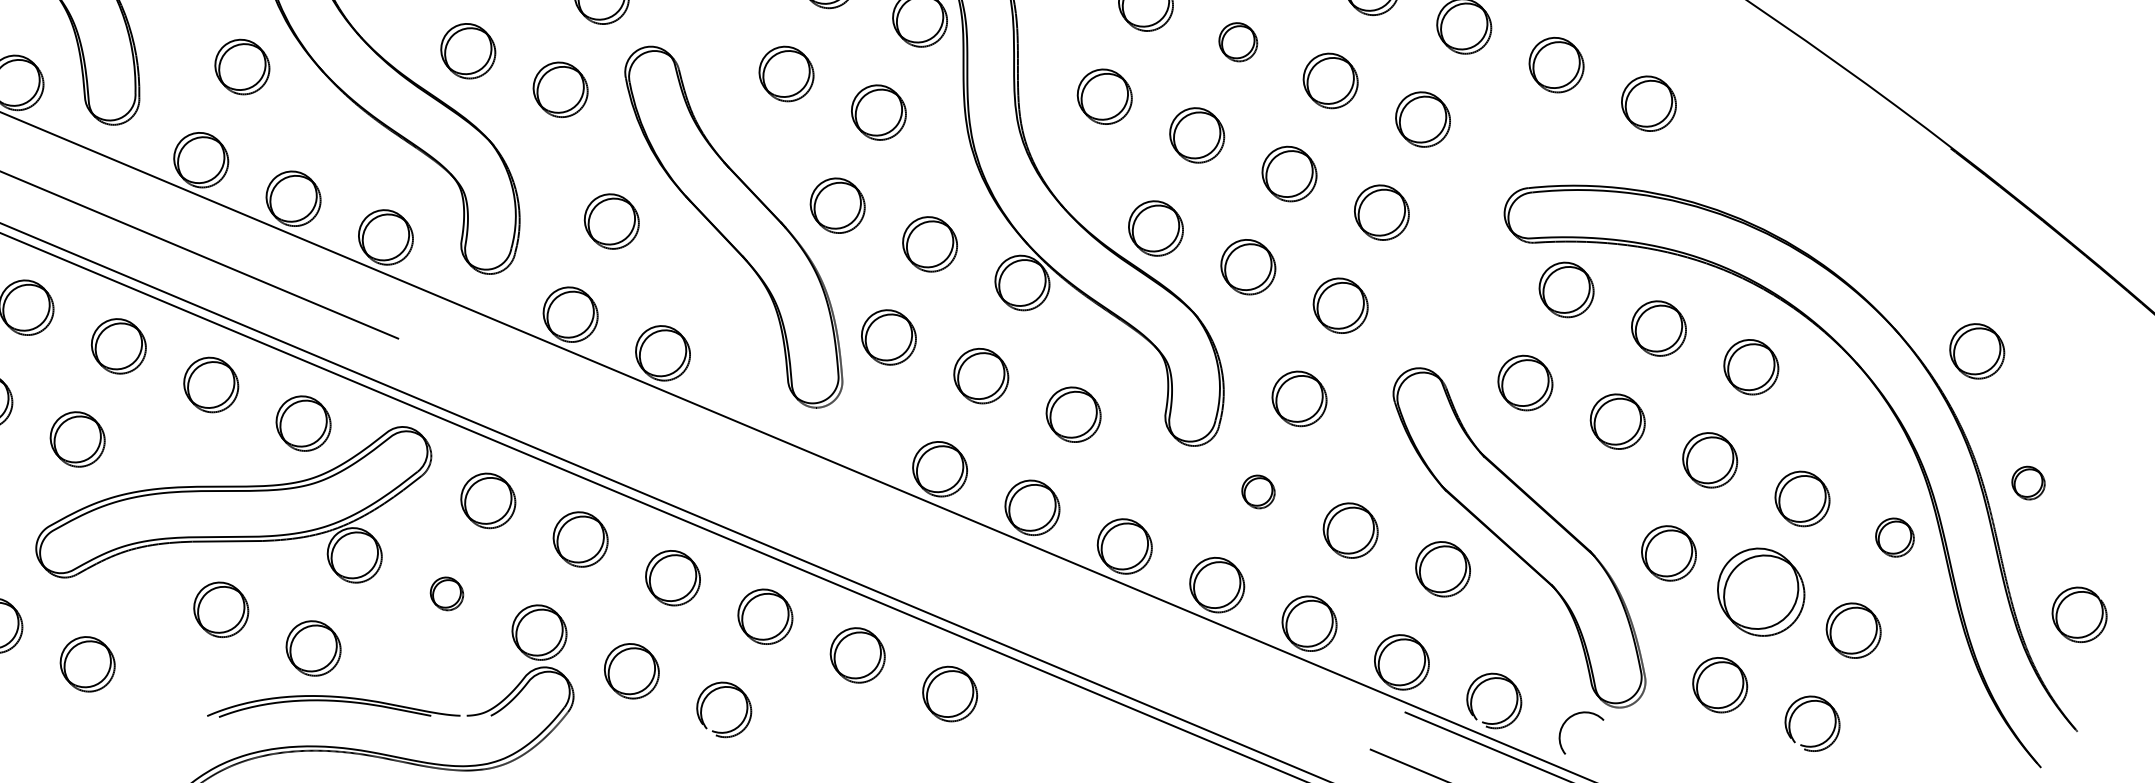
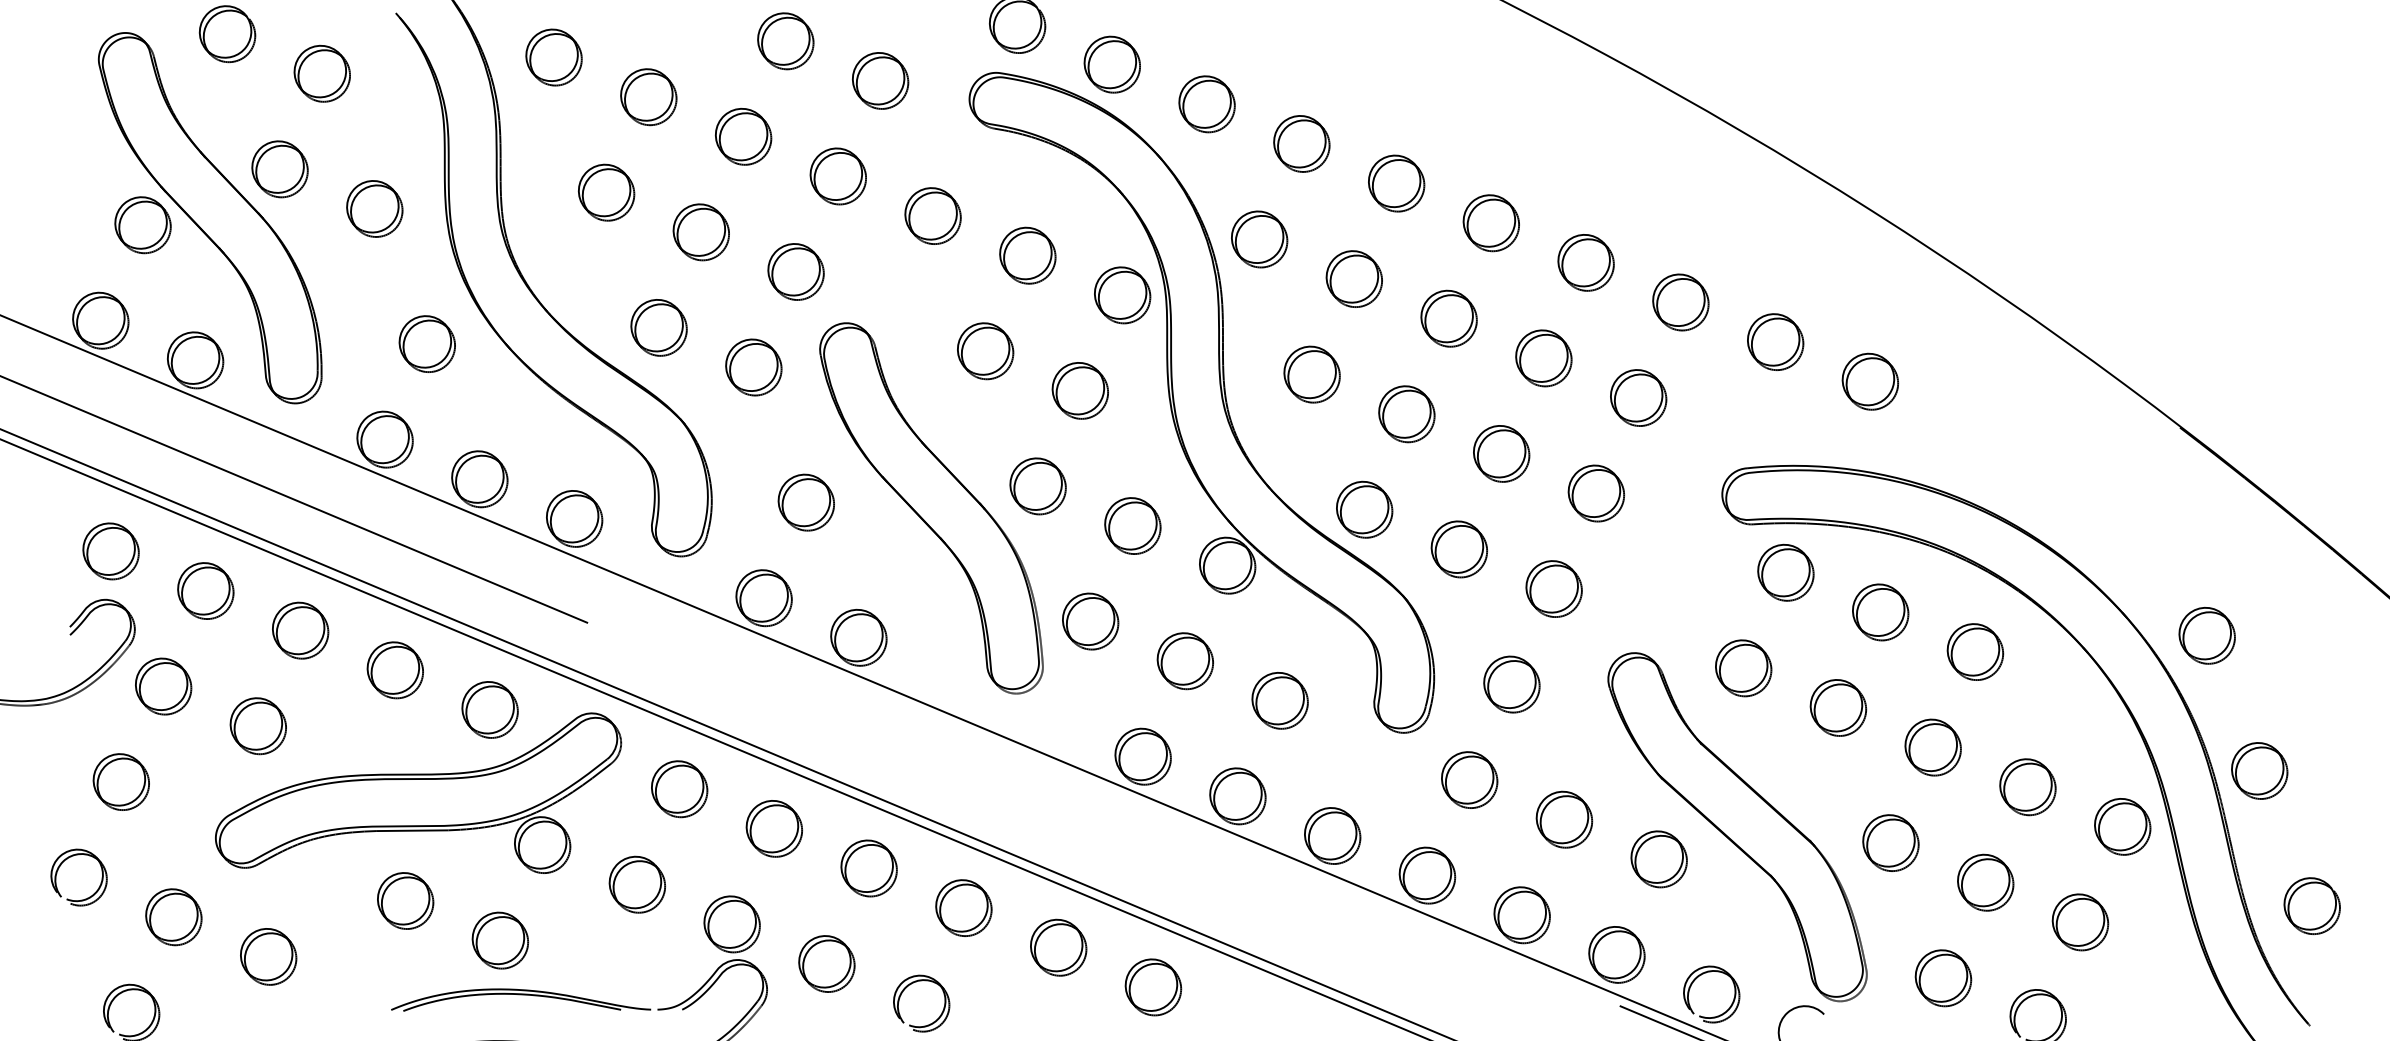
part: (1237, 42) -> (1448, 318), size x1.43
part: (2028, 482) -> (2259, 770), size x1.67
part: (1258, 491) -> (1469, 779), size x1.67
part: (1894, 537) -> (2122, 826), size x1.43
part: (1761, 591) -> (1985, 882), size x0.62
part: (446, 593) -> (636, 884), size x1.67

